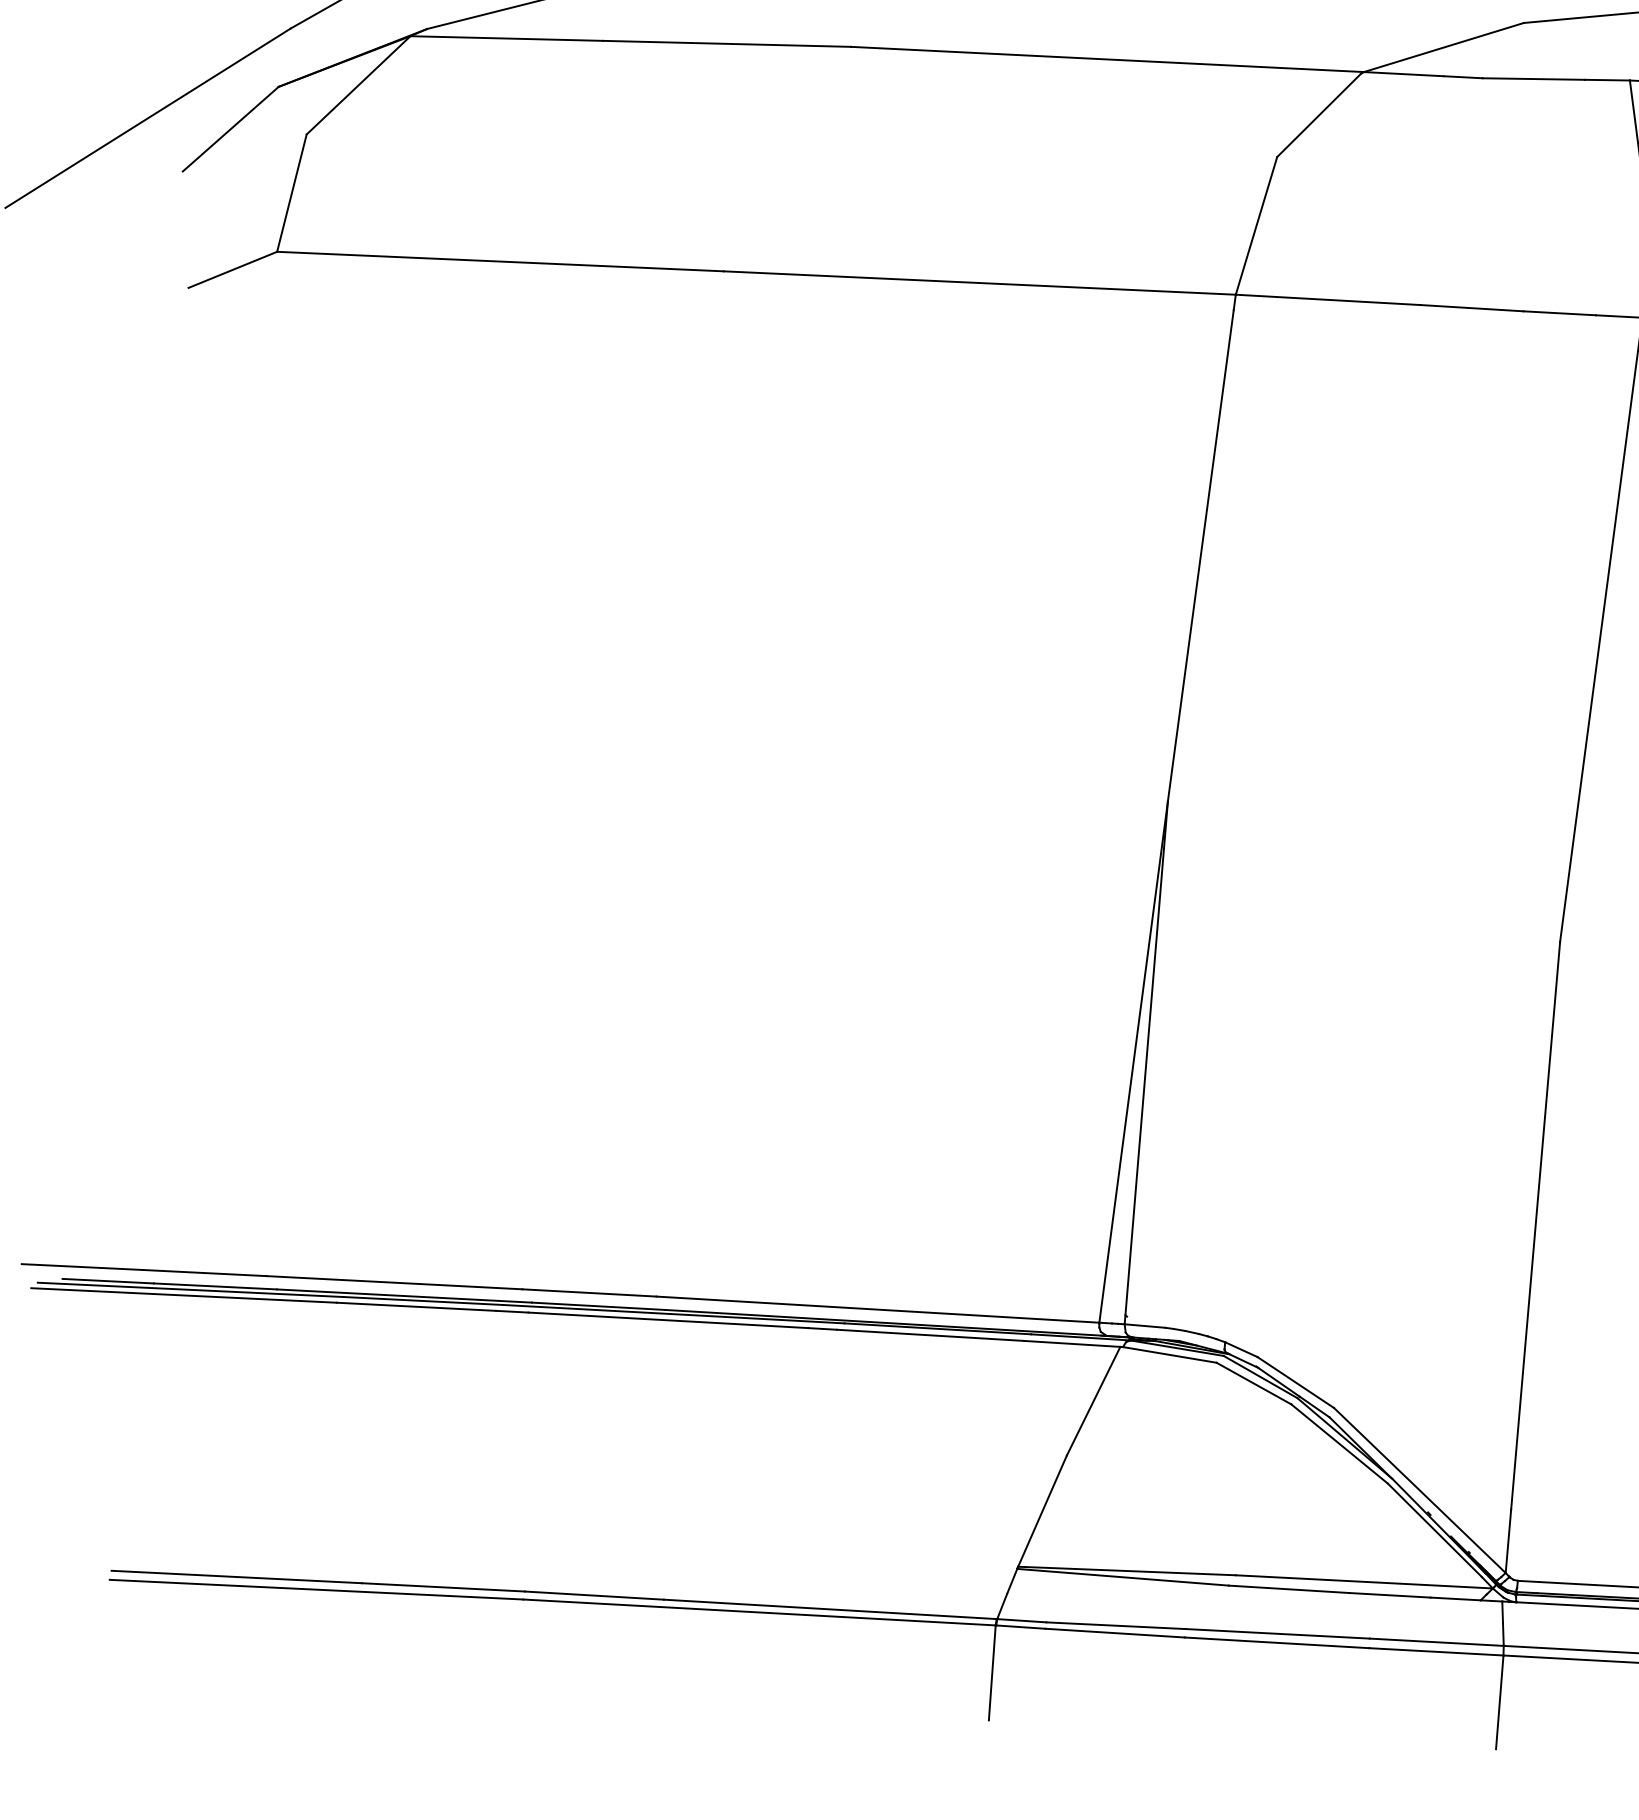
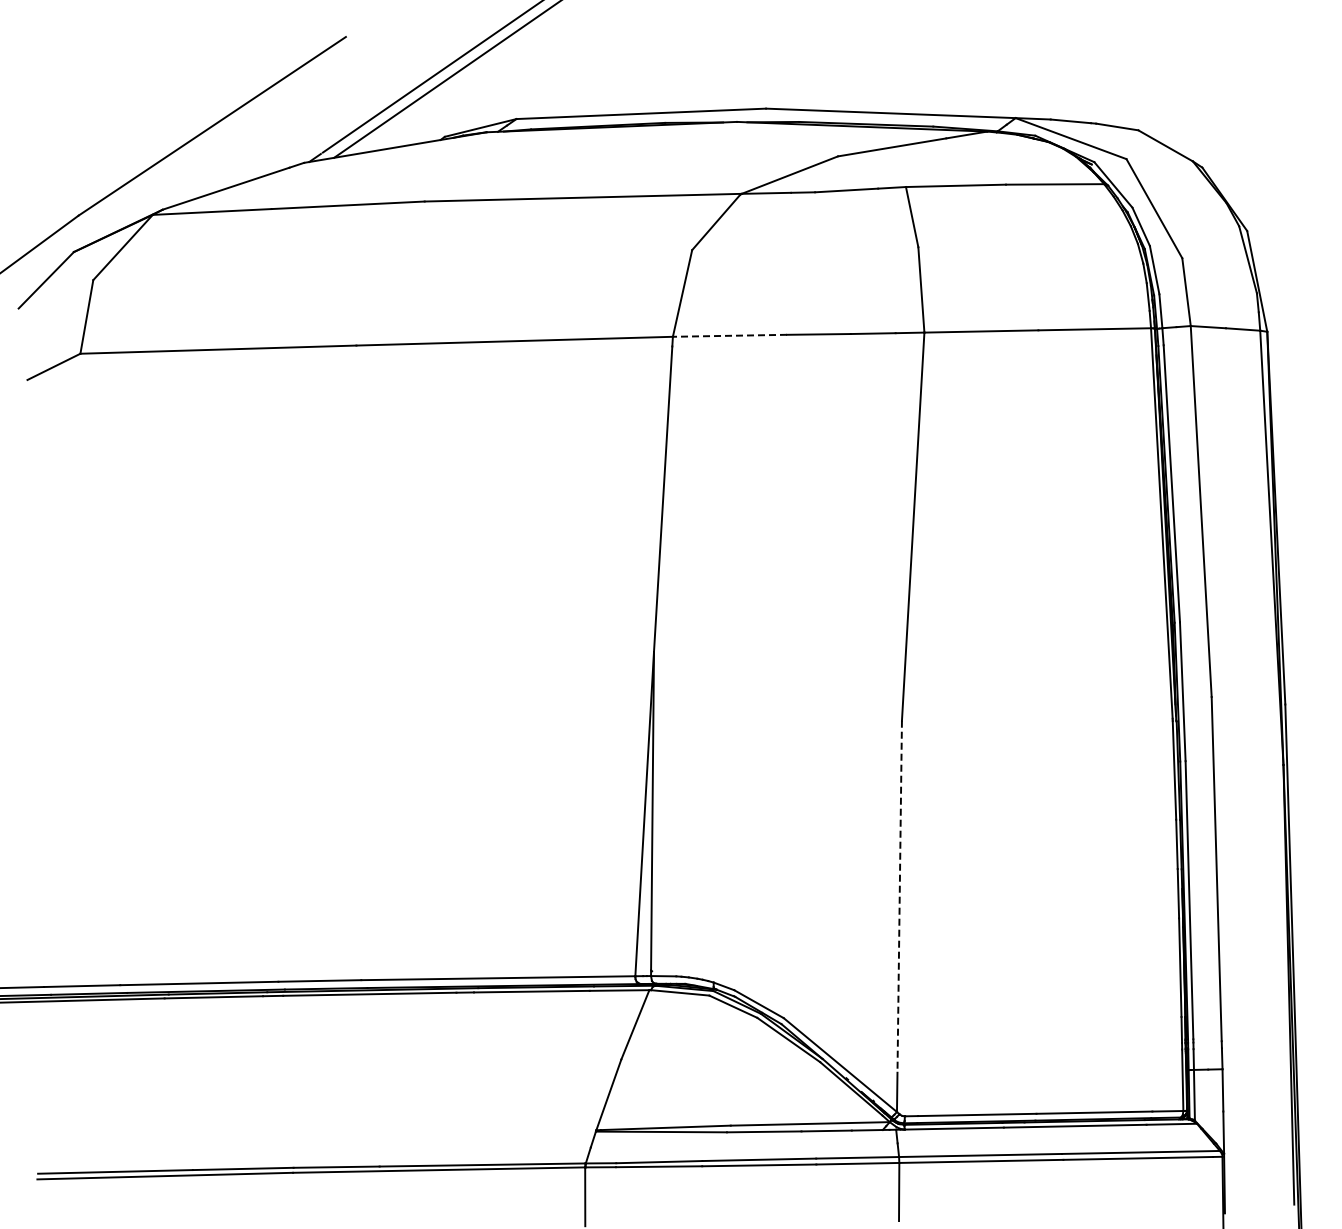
line: (1327, 299) -> (729, 335), solid -> dashed
line: (1535, 1226) -> (899, 897), solid -> dashed

